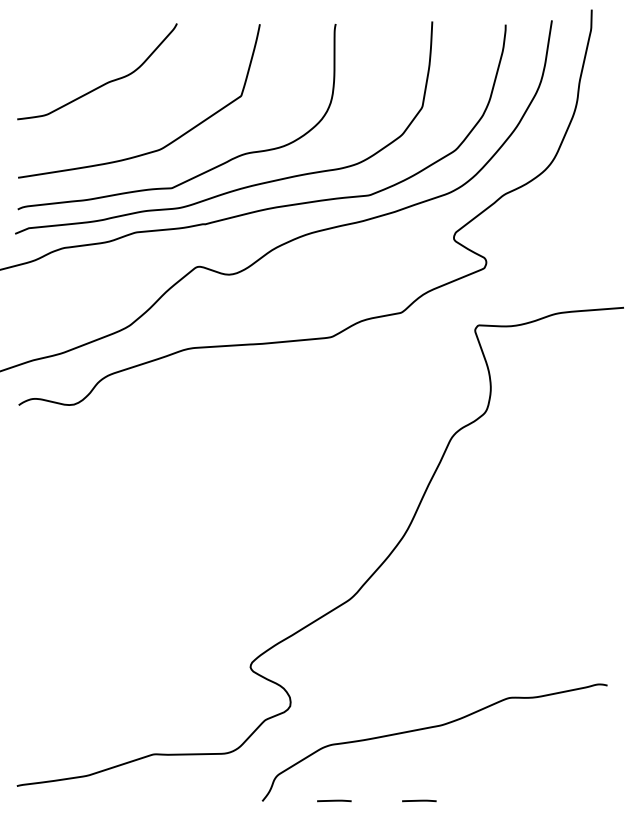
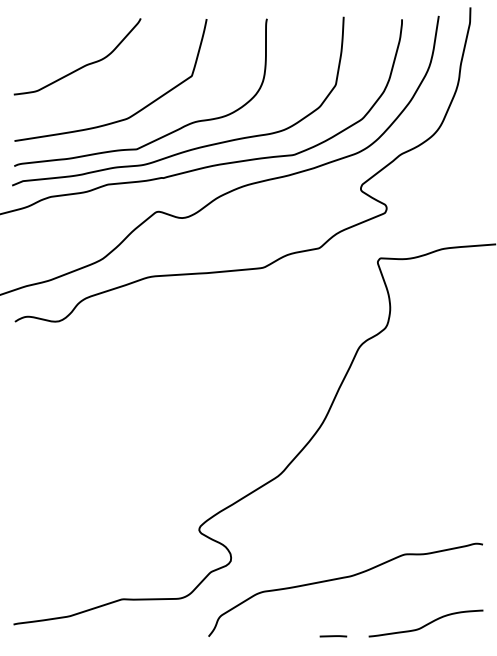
curve: (536, 785) -> (426, 624), added
line: (334, 800) -> (265, 635), removed

